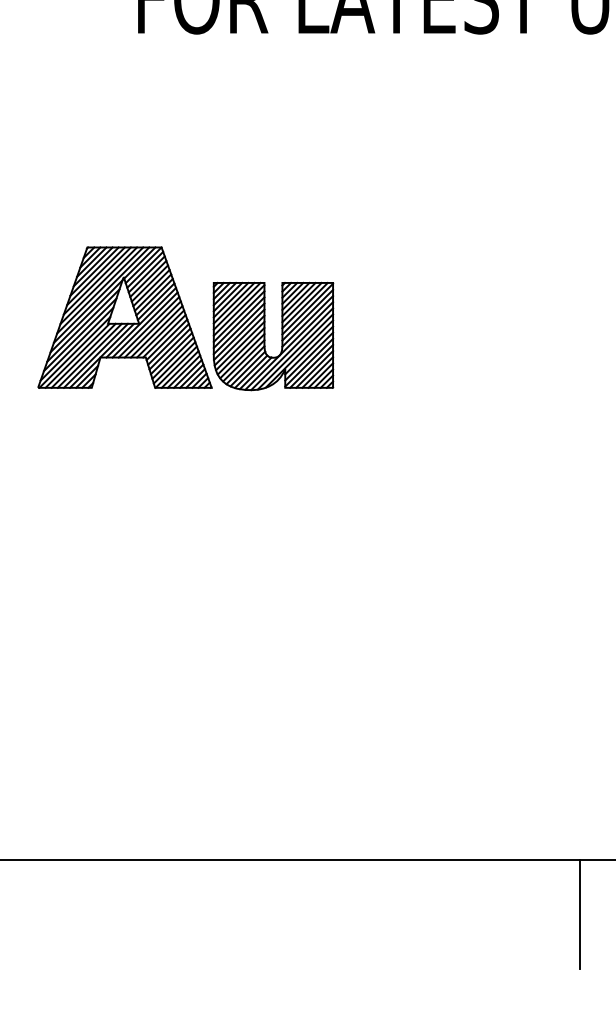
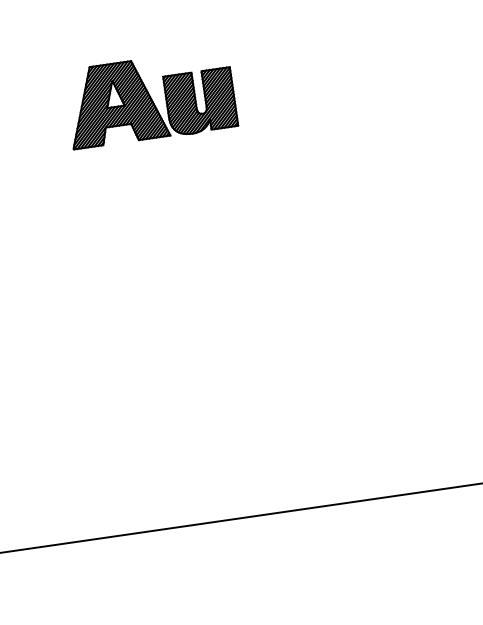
part: (185, 318) -> (150, 98), size x0.71

